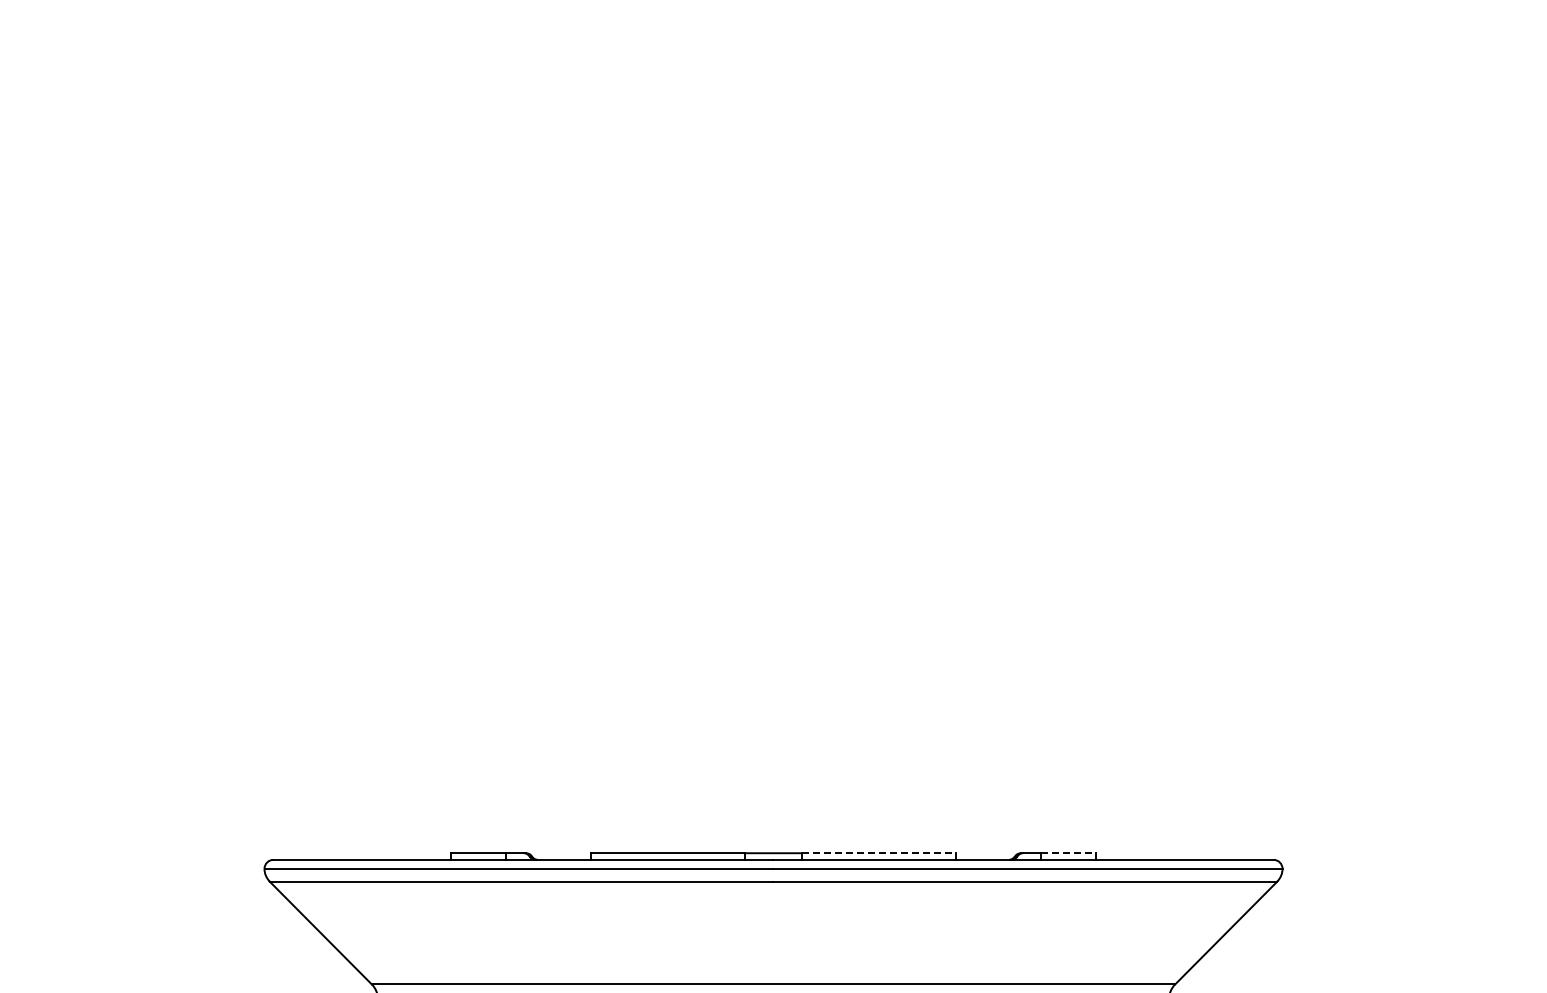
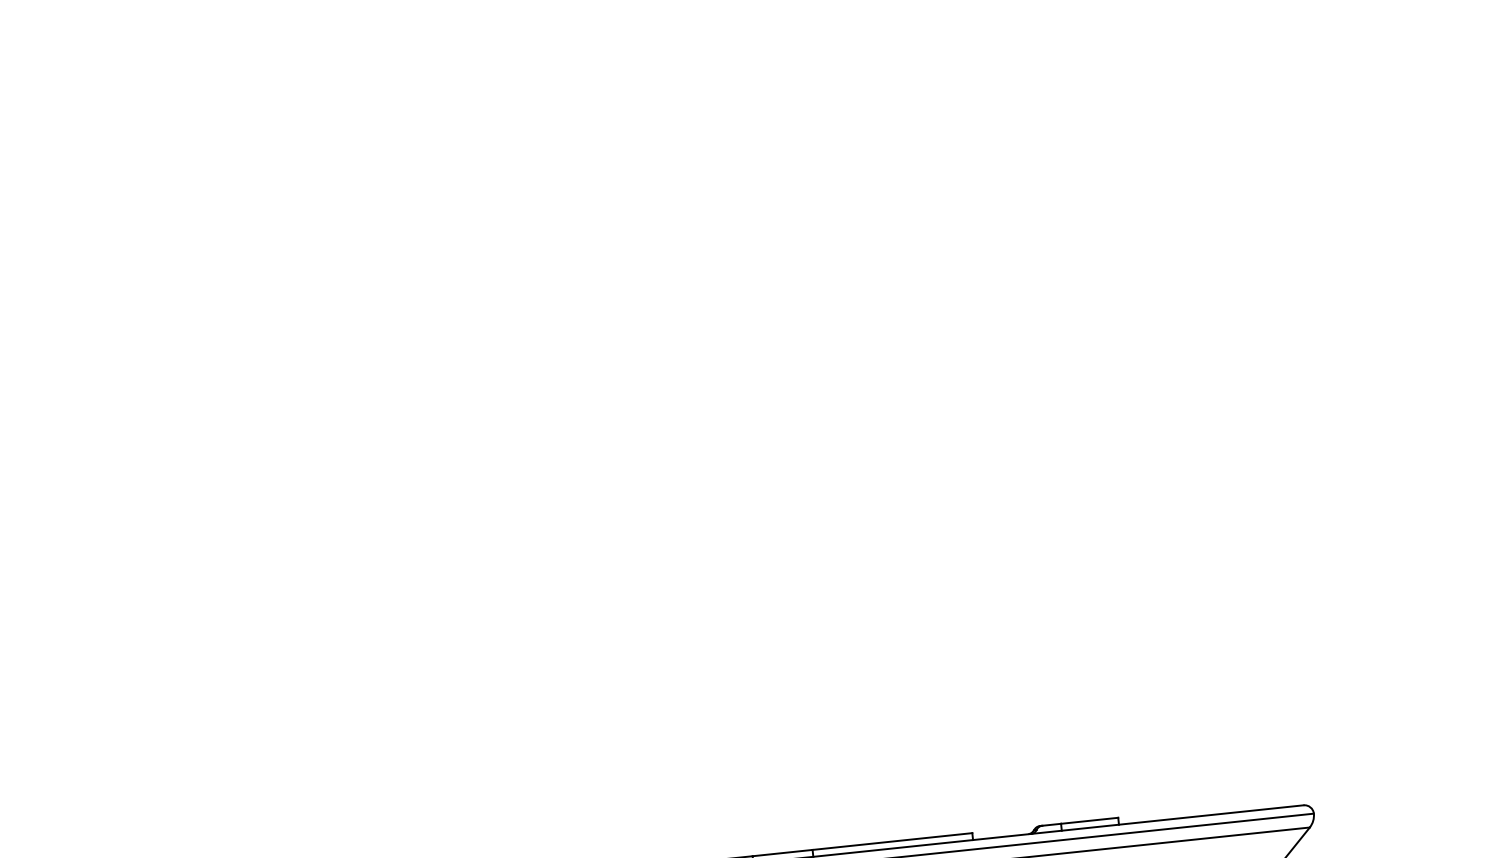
line: (879, 853) -> (892, 841), dashed -> solid
line: (1069, 853) -> (1090, 820), dashed -> solid

